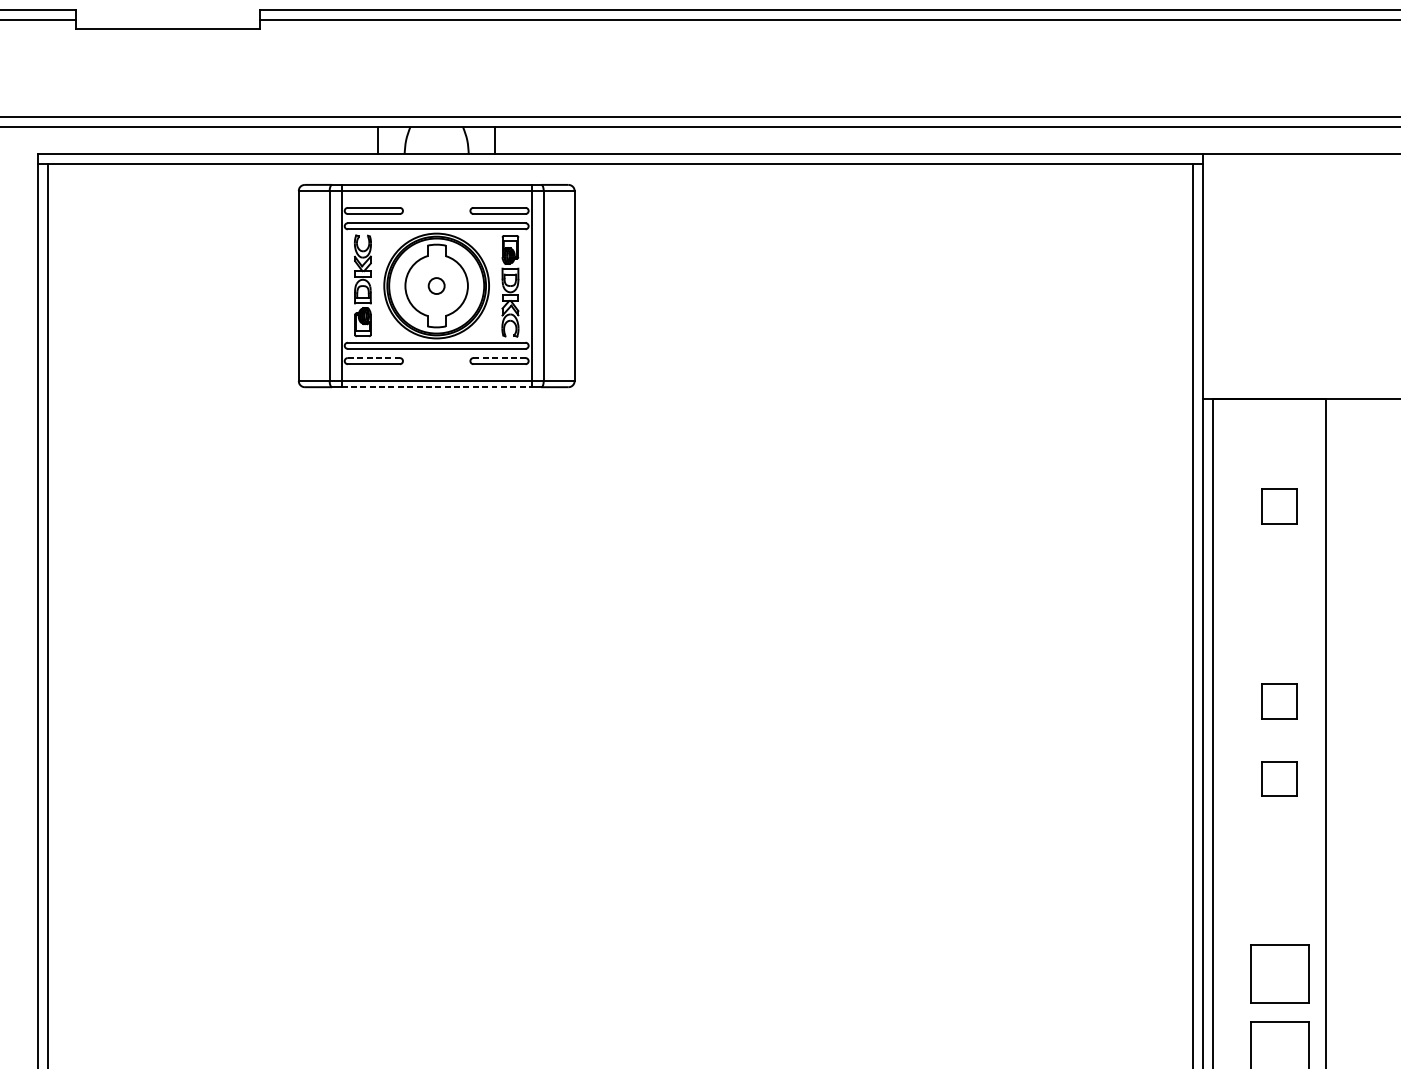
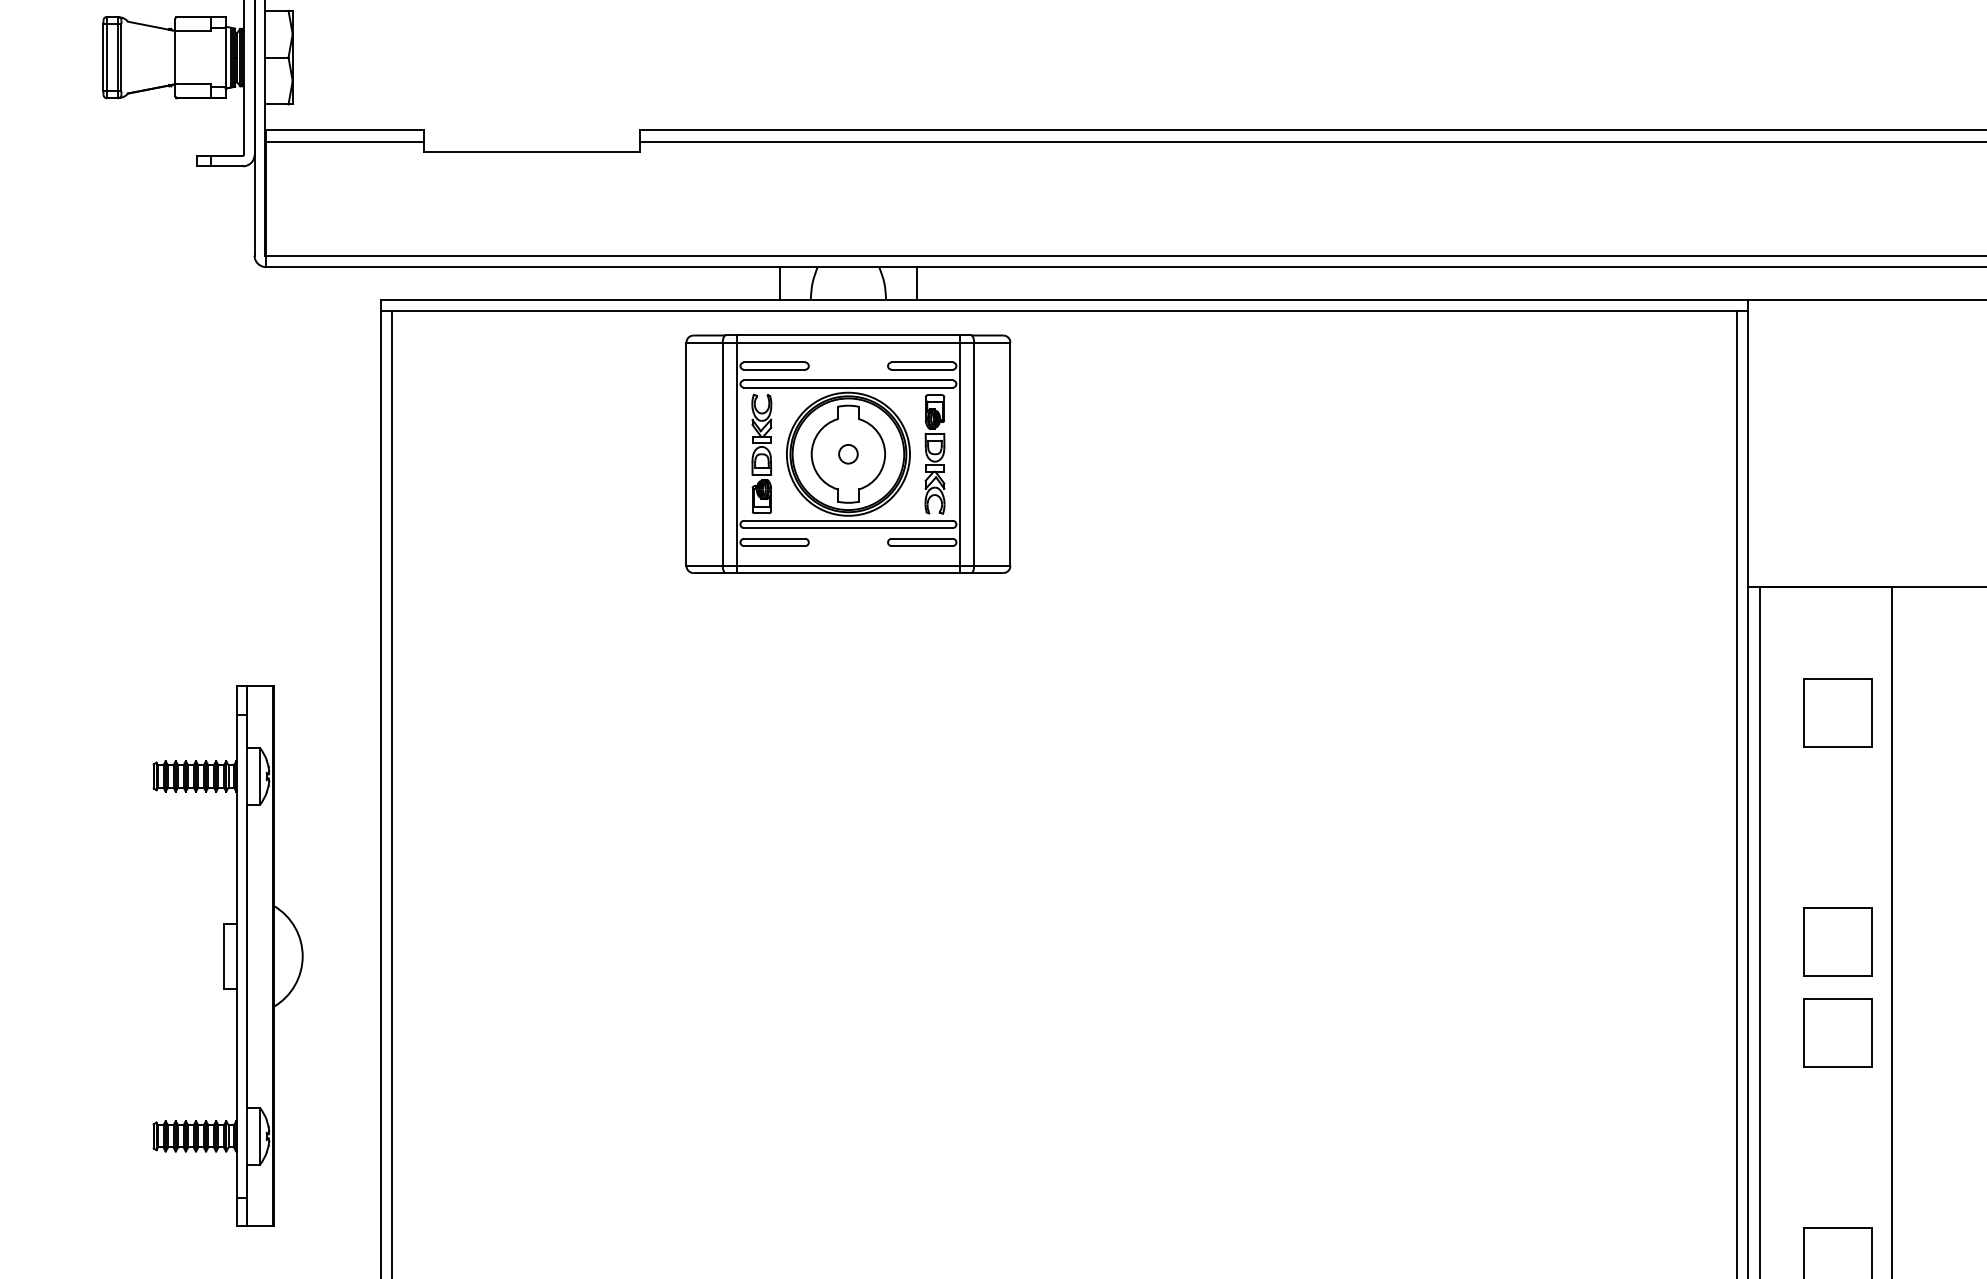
line: (373, 357) -> (774, 538), dashed -> solid
line: (499, 357) -> (922, 538), dashed -> solid
line: (436, 387) -> (848, 573), dashed -> solid
part: (1278, 505) -> (1837, 712), size x1.67
part: (1278, 700) -> (1837, 941), size x1.67
part: (1278, 778) -> (1837, 1032), size x1.67

